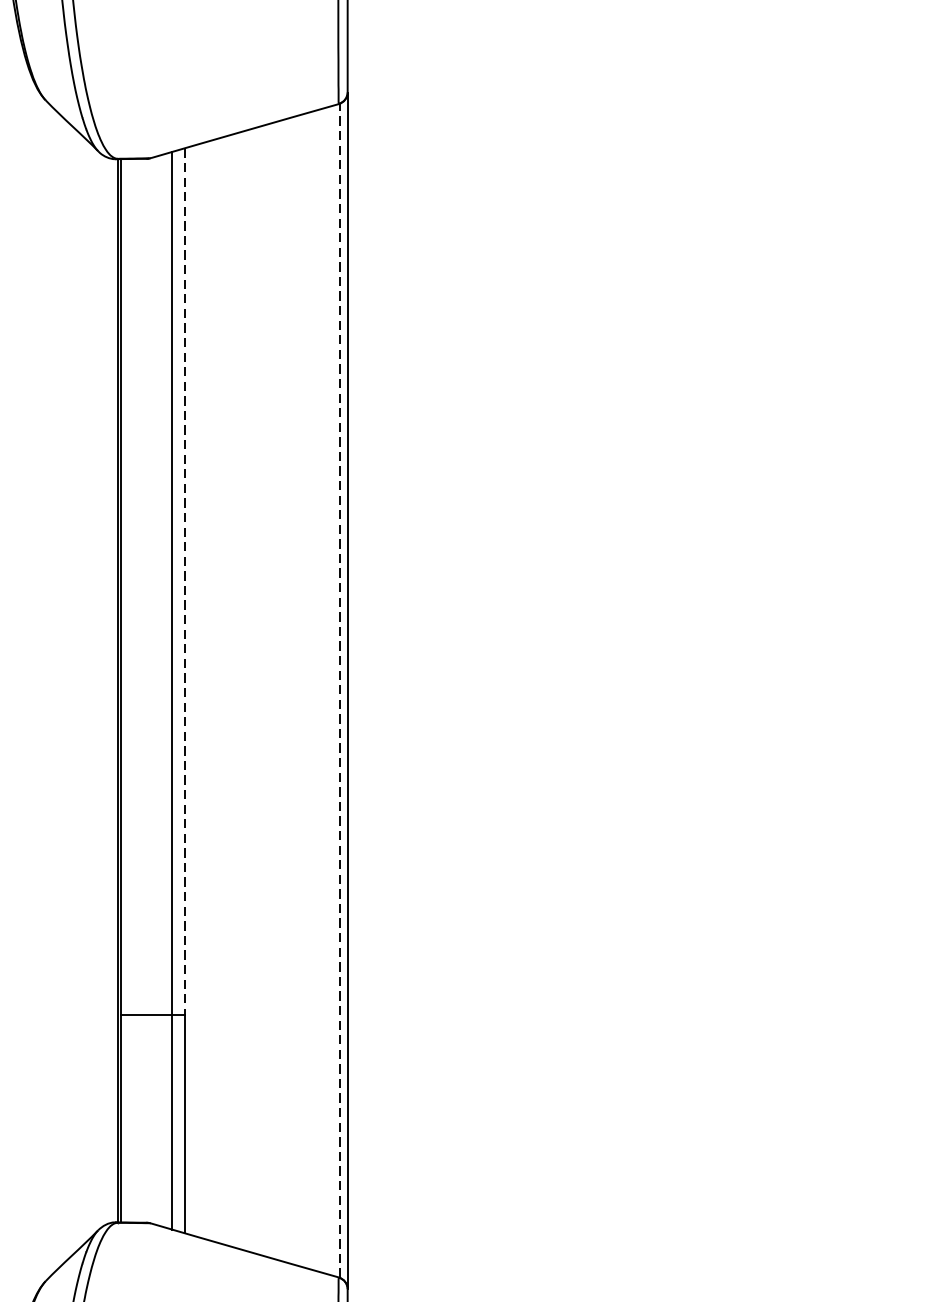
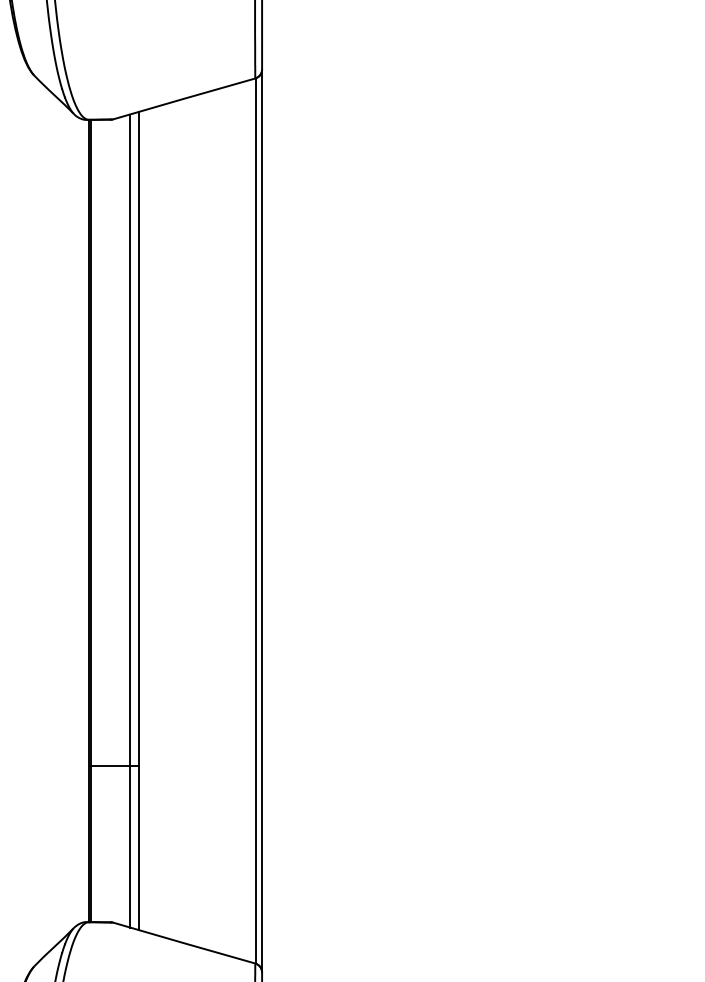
line: (185, 582) -> (139, 439), dashed -> solid
line: (340, 691) -> (256, 521), dashed -> solid

